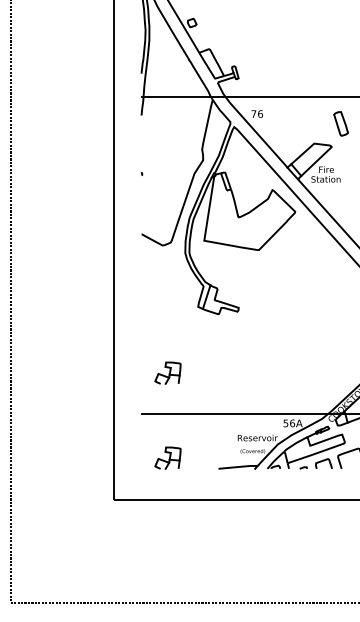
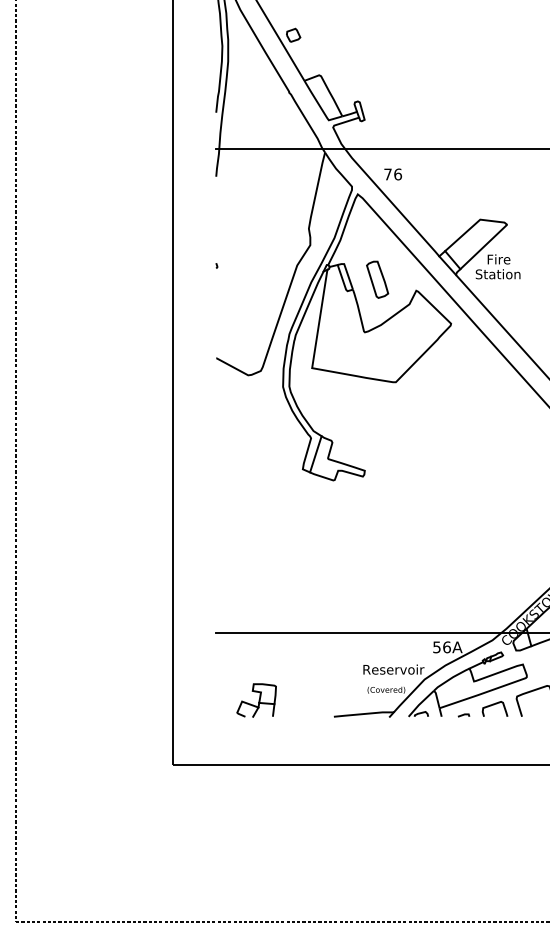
part: (340, 123) -> (376, 279), moved
part: (167, 372) -> (255, 569), removed

